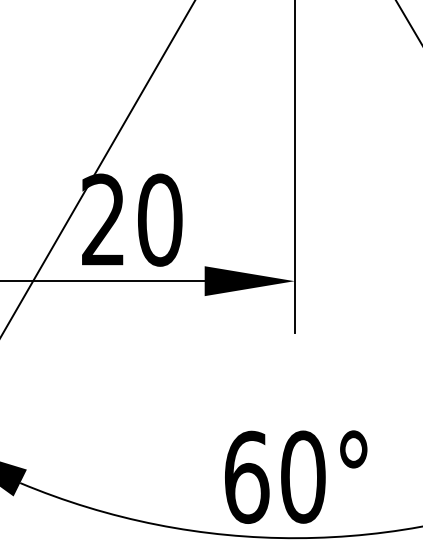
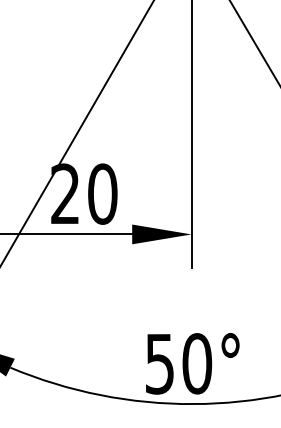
text: (247, 476) -> (160, 363), 60° -> 50°

